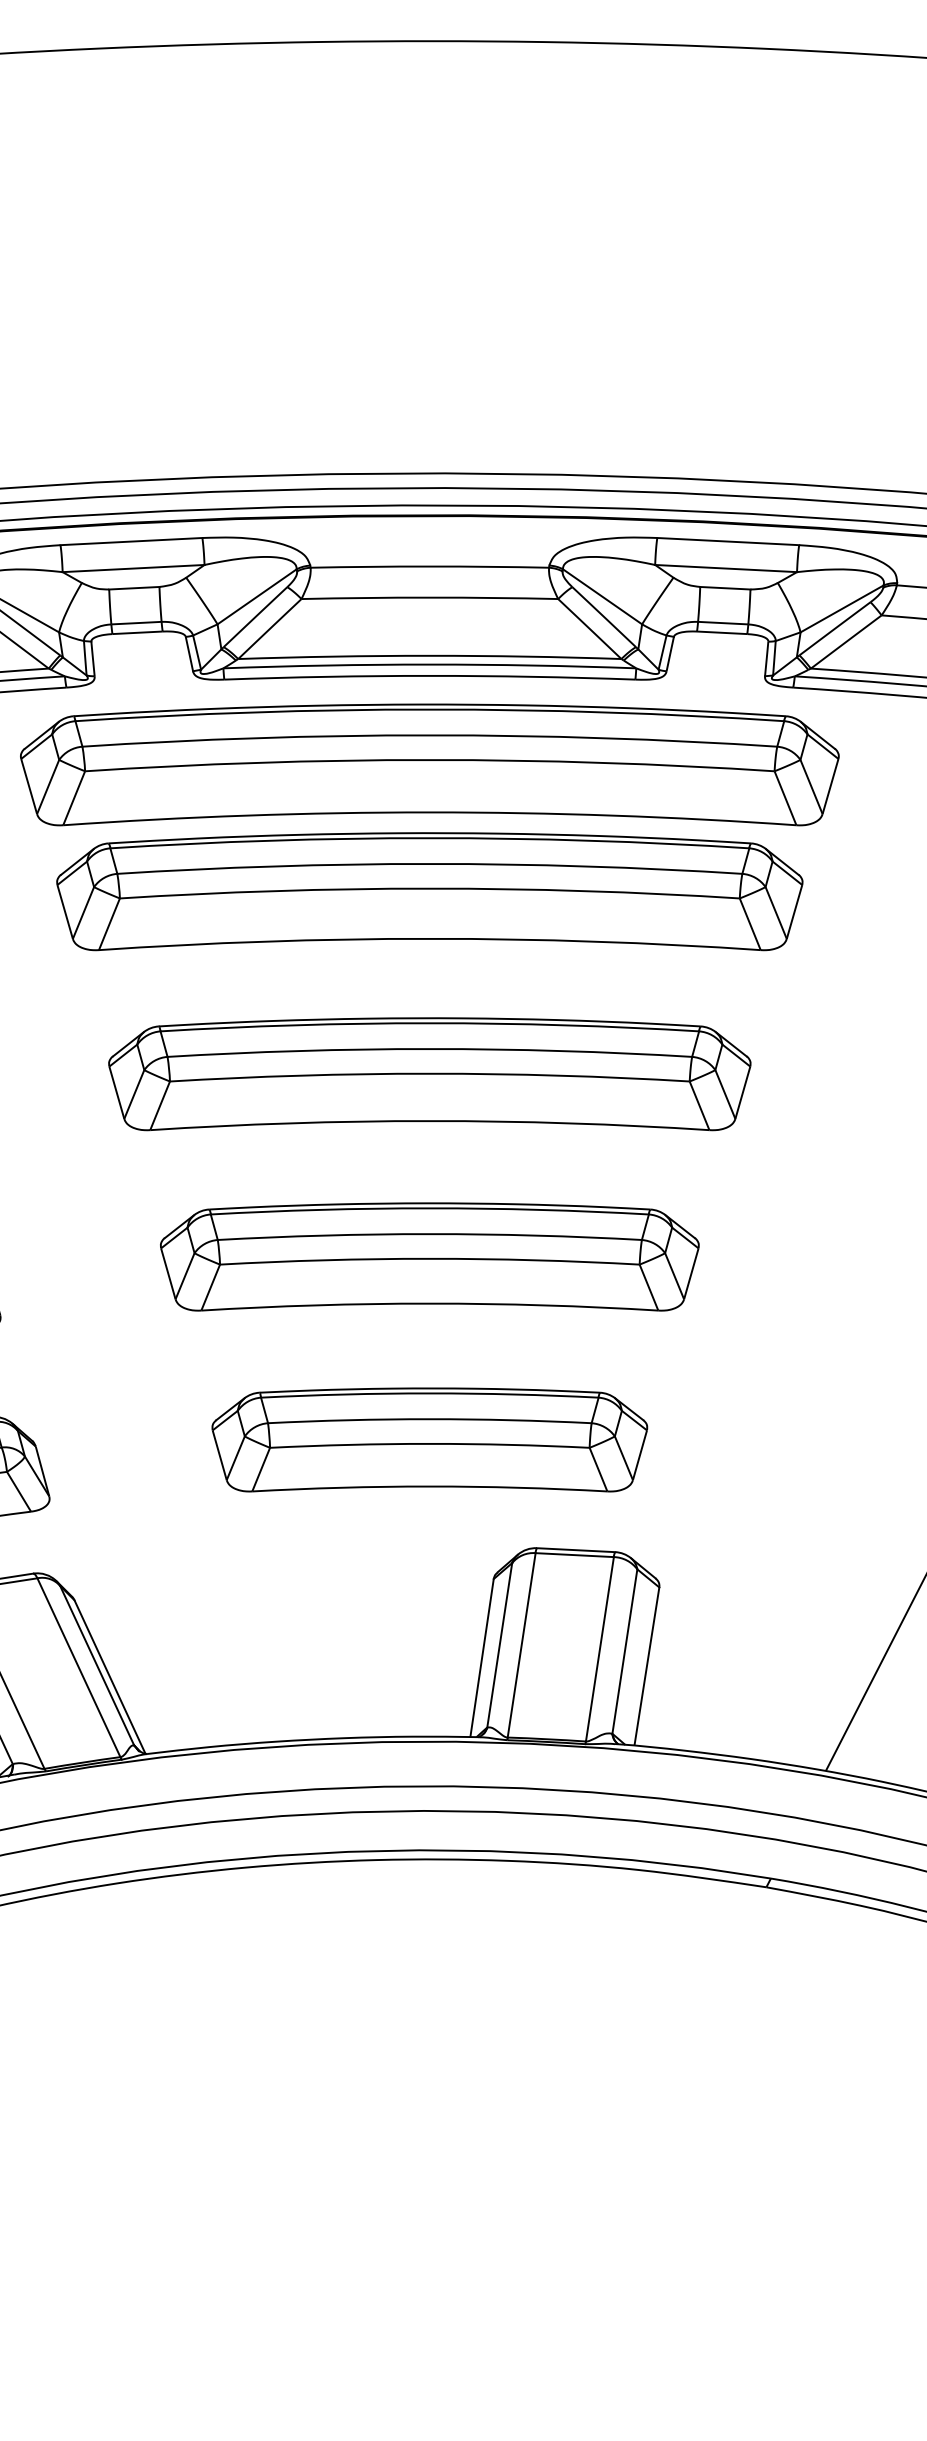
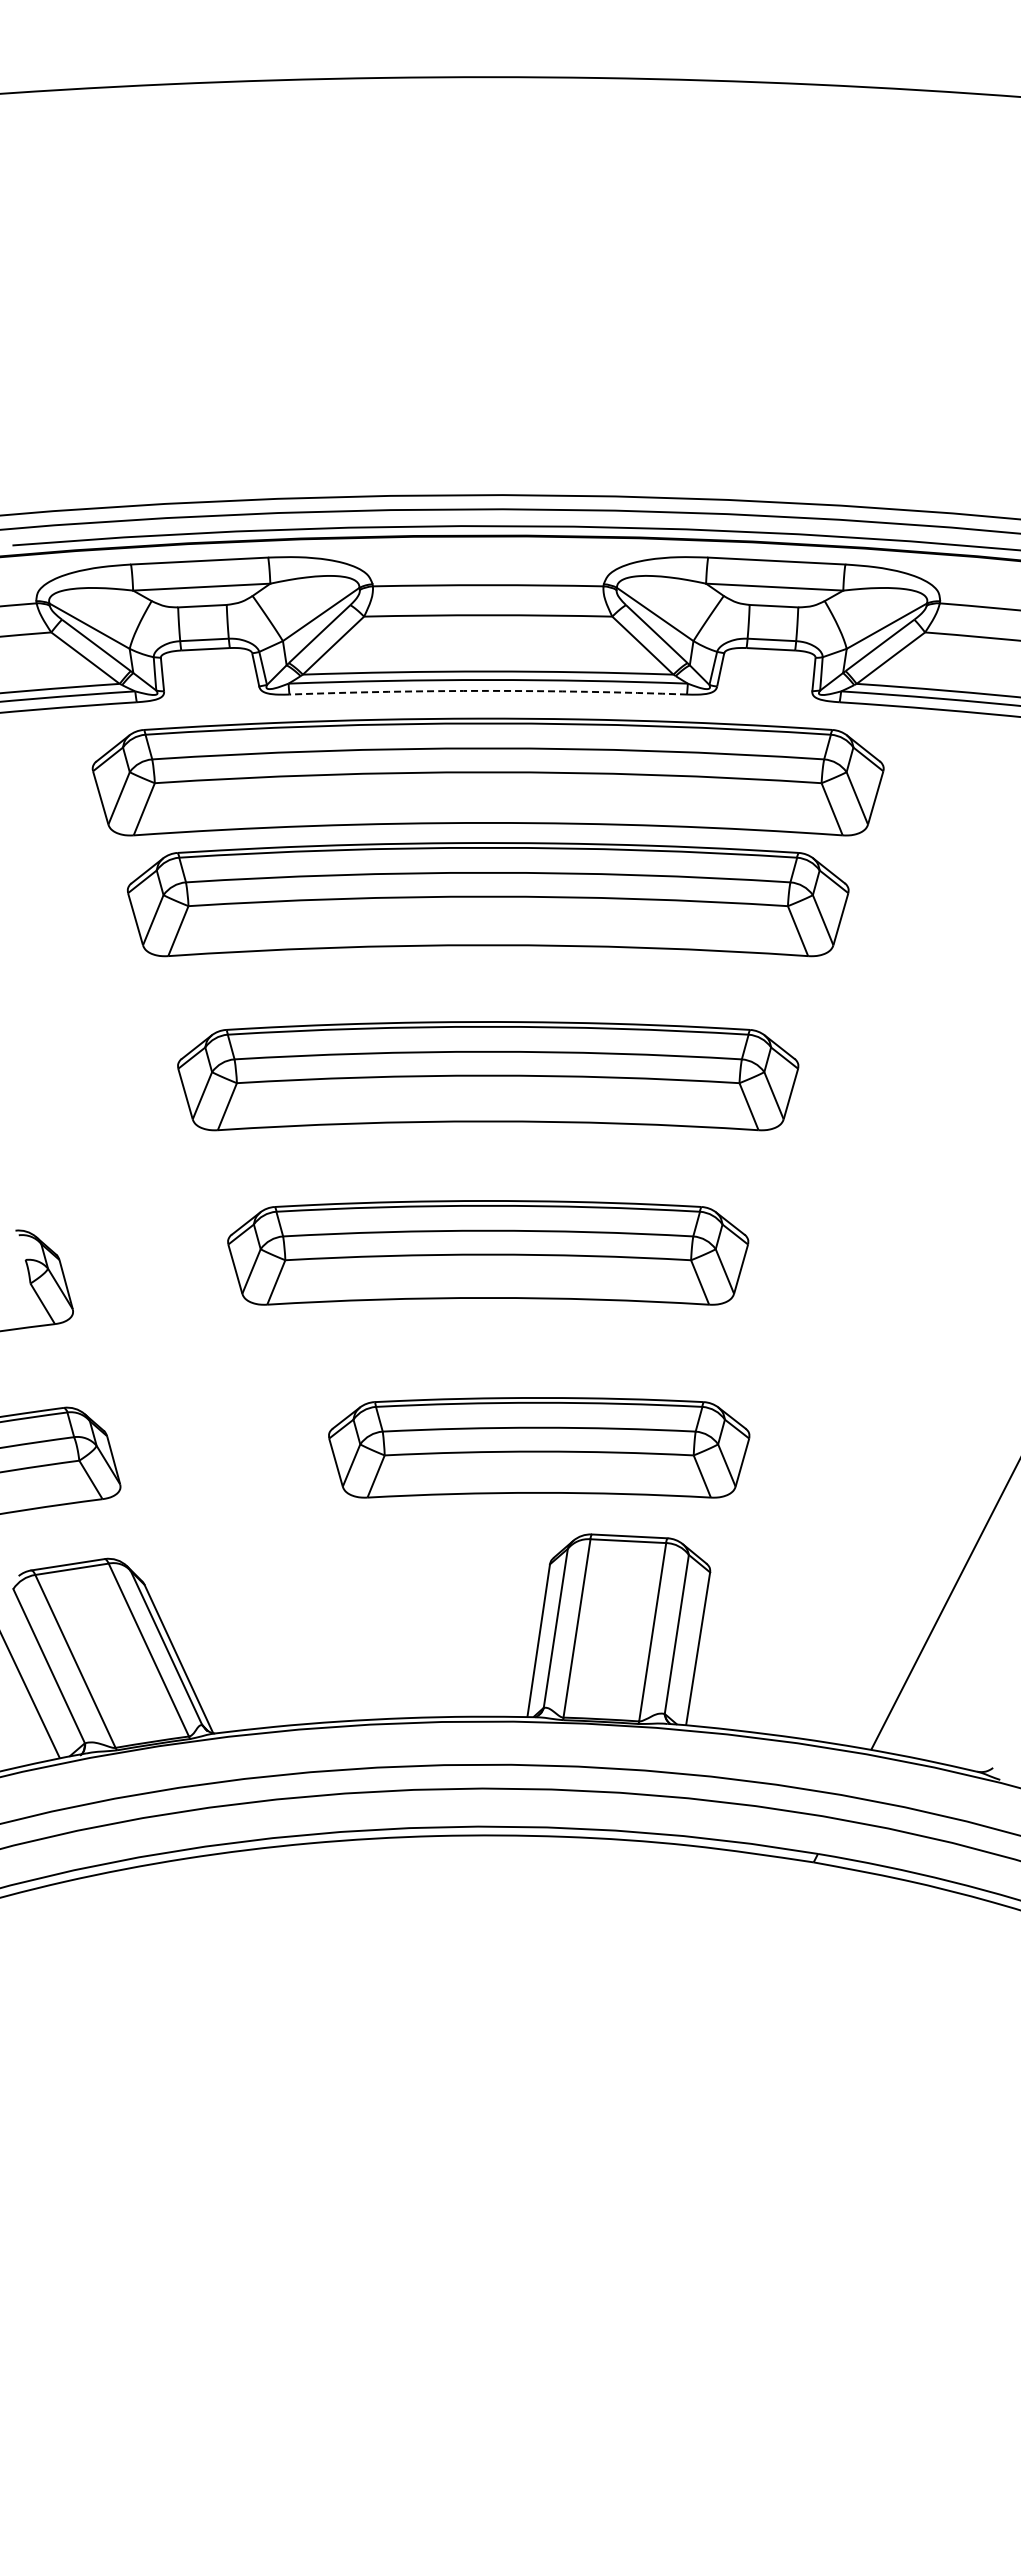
arc: (430, 675) -> (488, 690), solid -> dashed
part: (430, 1439) -> (539, 1447), moved

